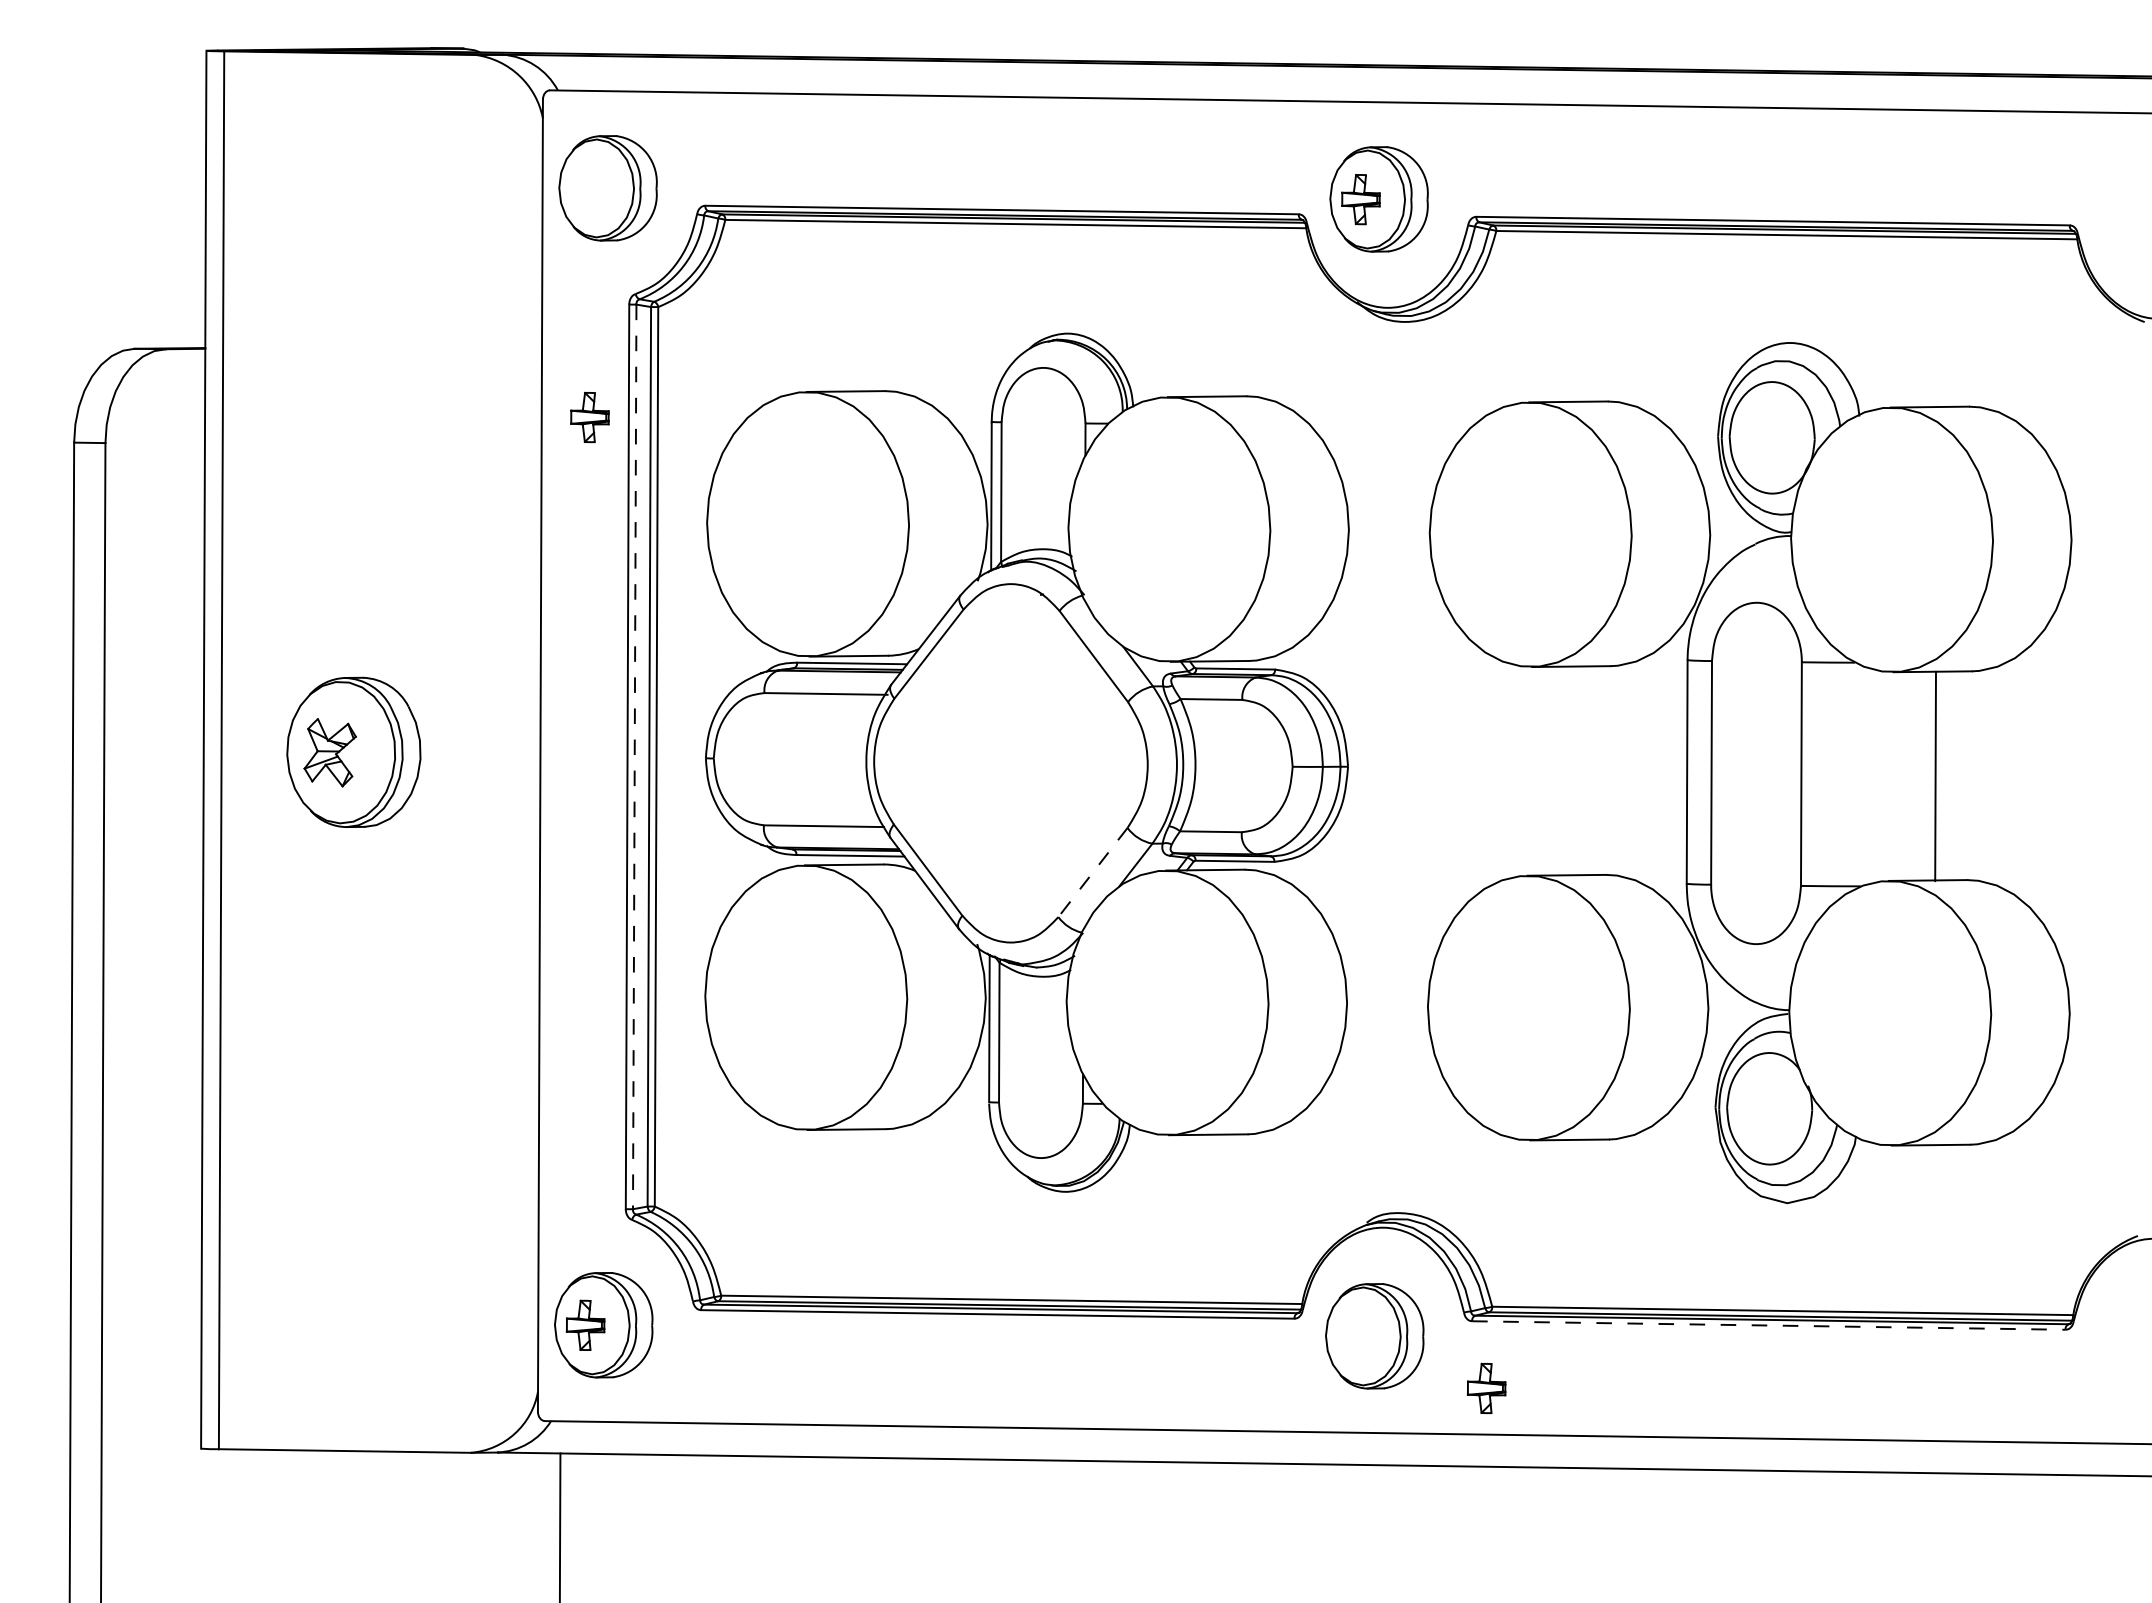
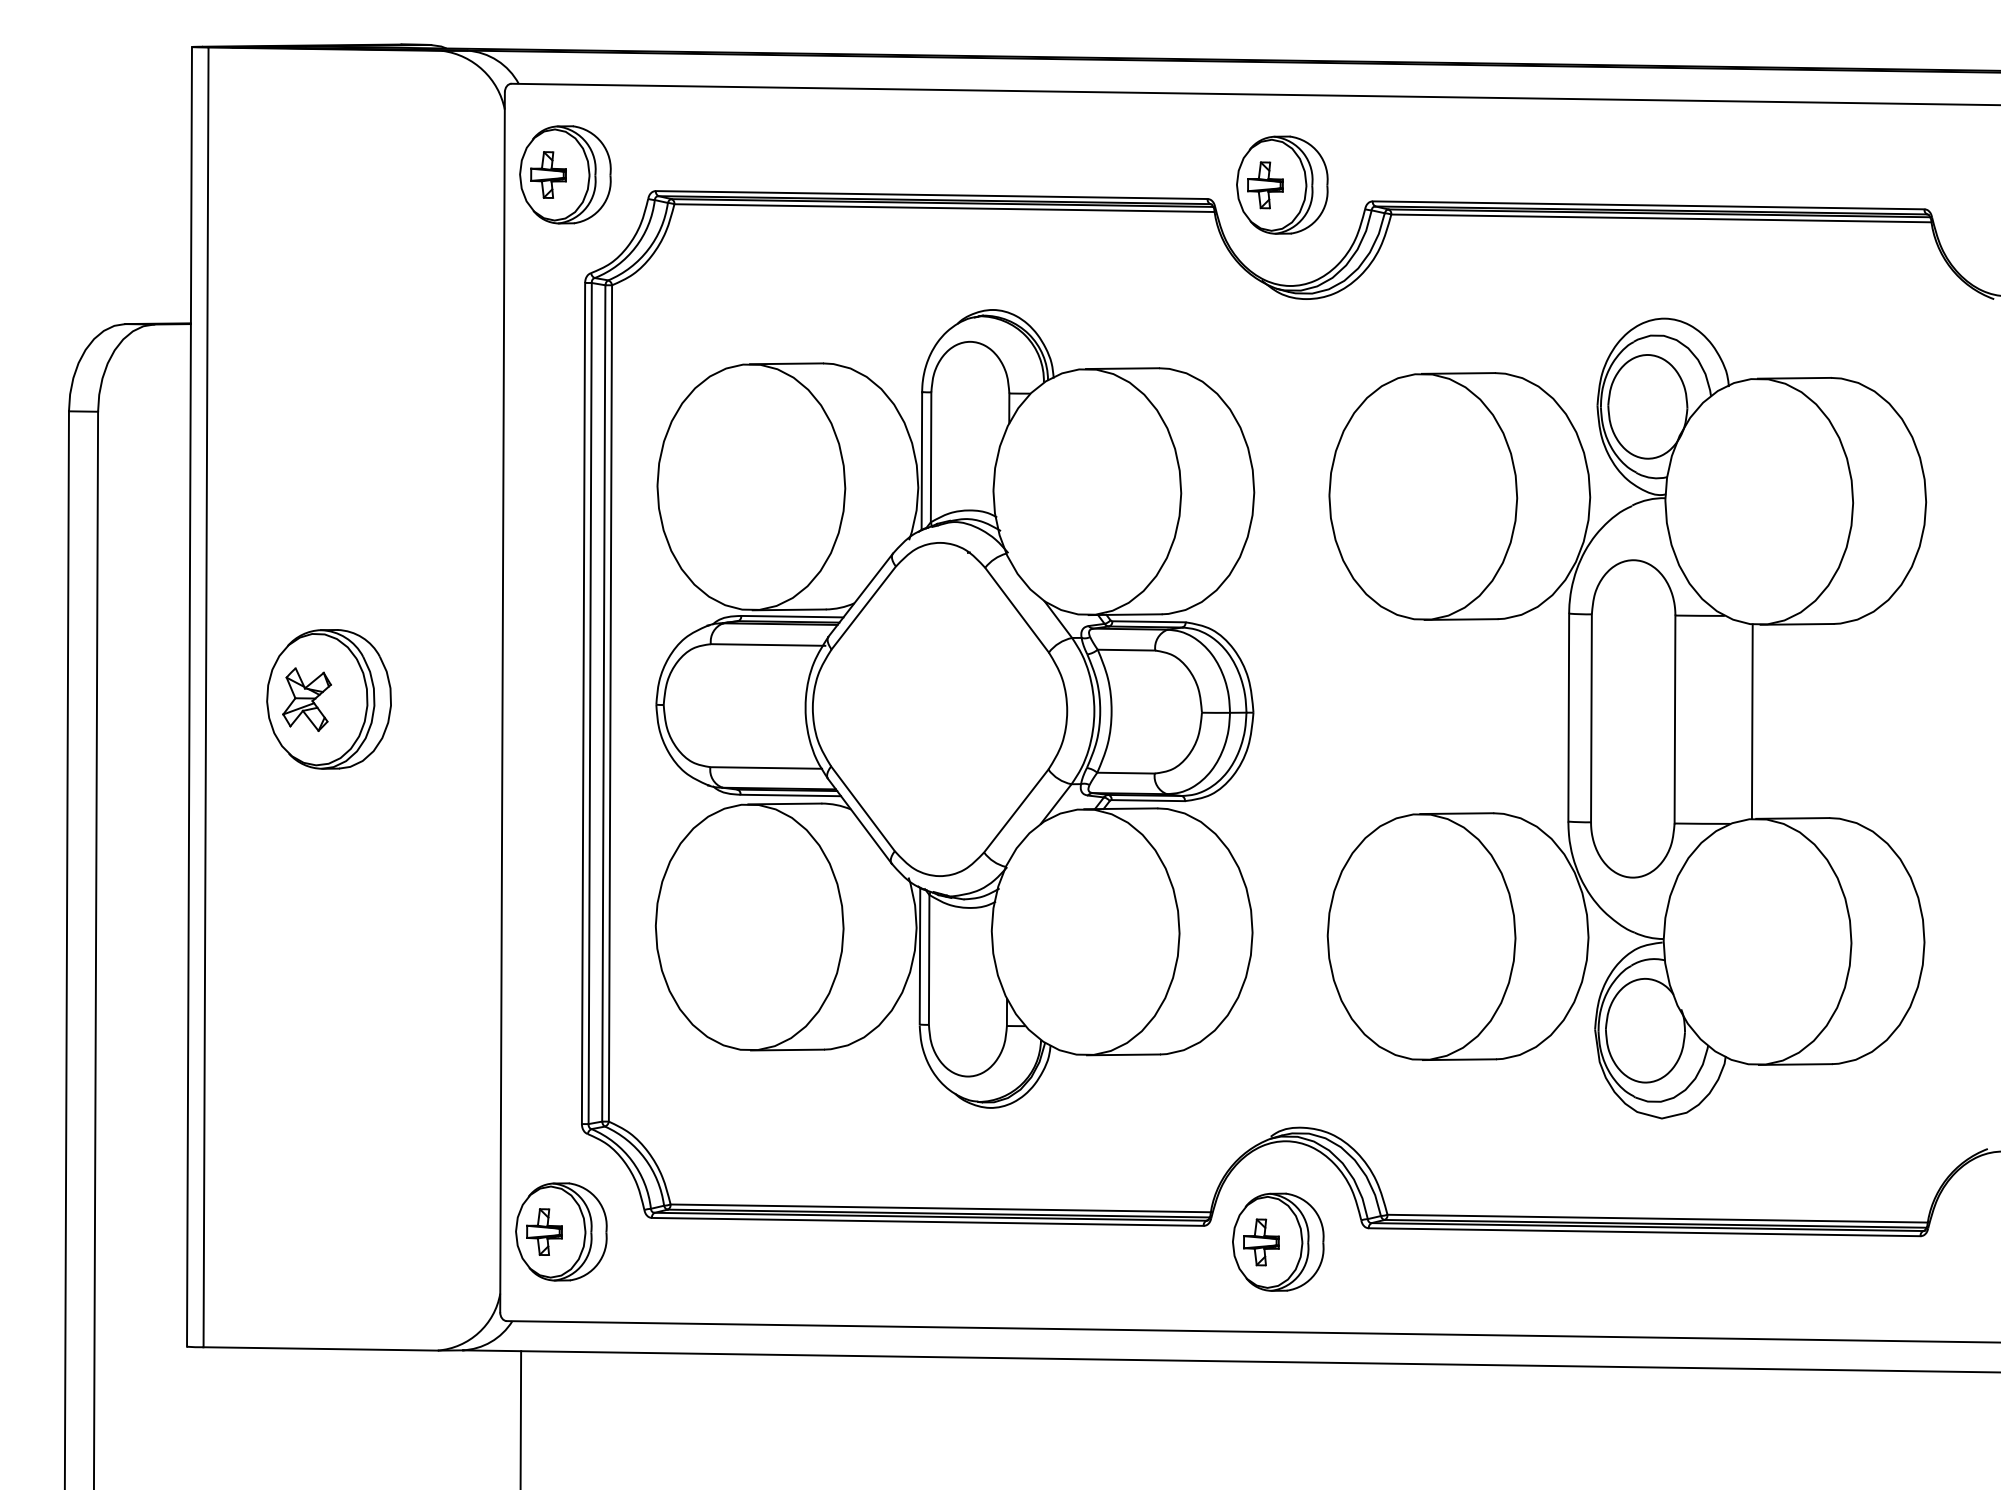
part: (589, 417) -> (548, 175), moved
line: (634, 757) -> (589, 704), dashed -> solid
line: (1935, 776) -> (1752, 721), moved
line: (1092, 872) -> (1015, 811), dashed -> solid
line: (1768, 1325) -> (1644, 1232), dashed -> solid
part: (1486, 1387) -> (1261, 1241), moved

